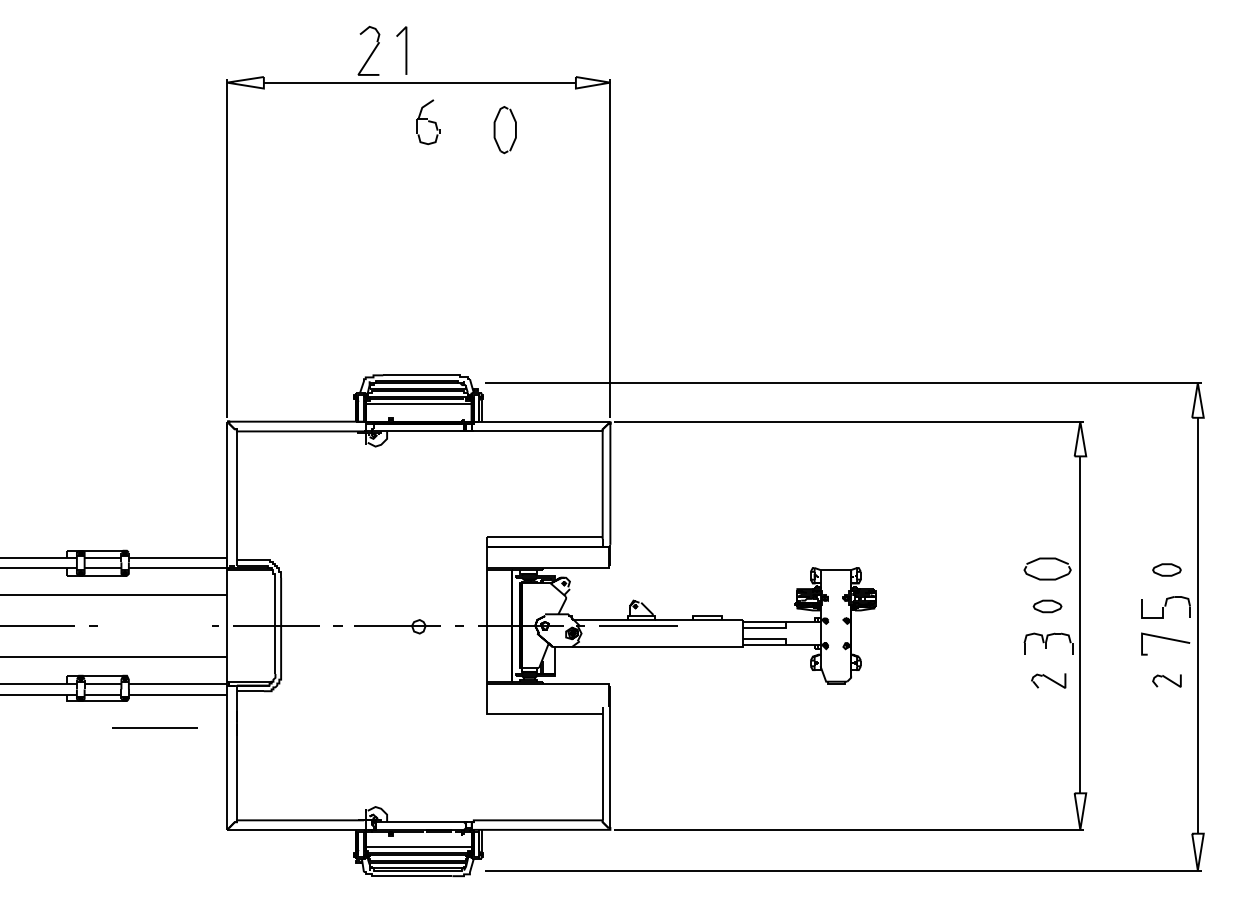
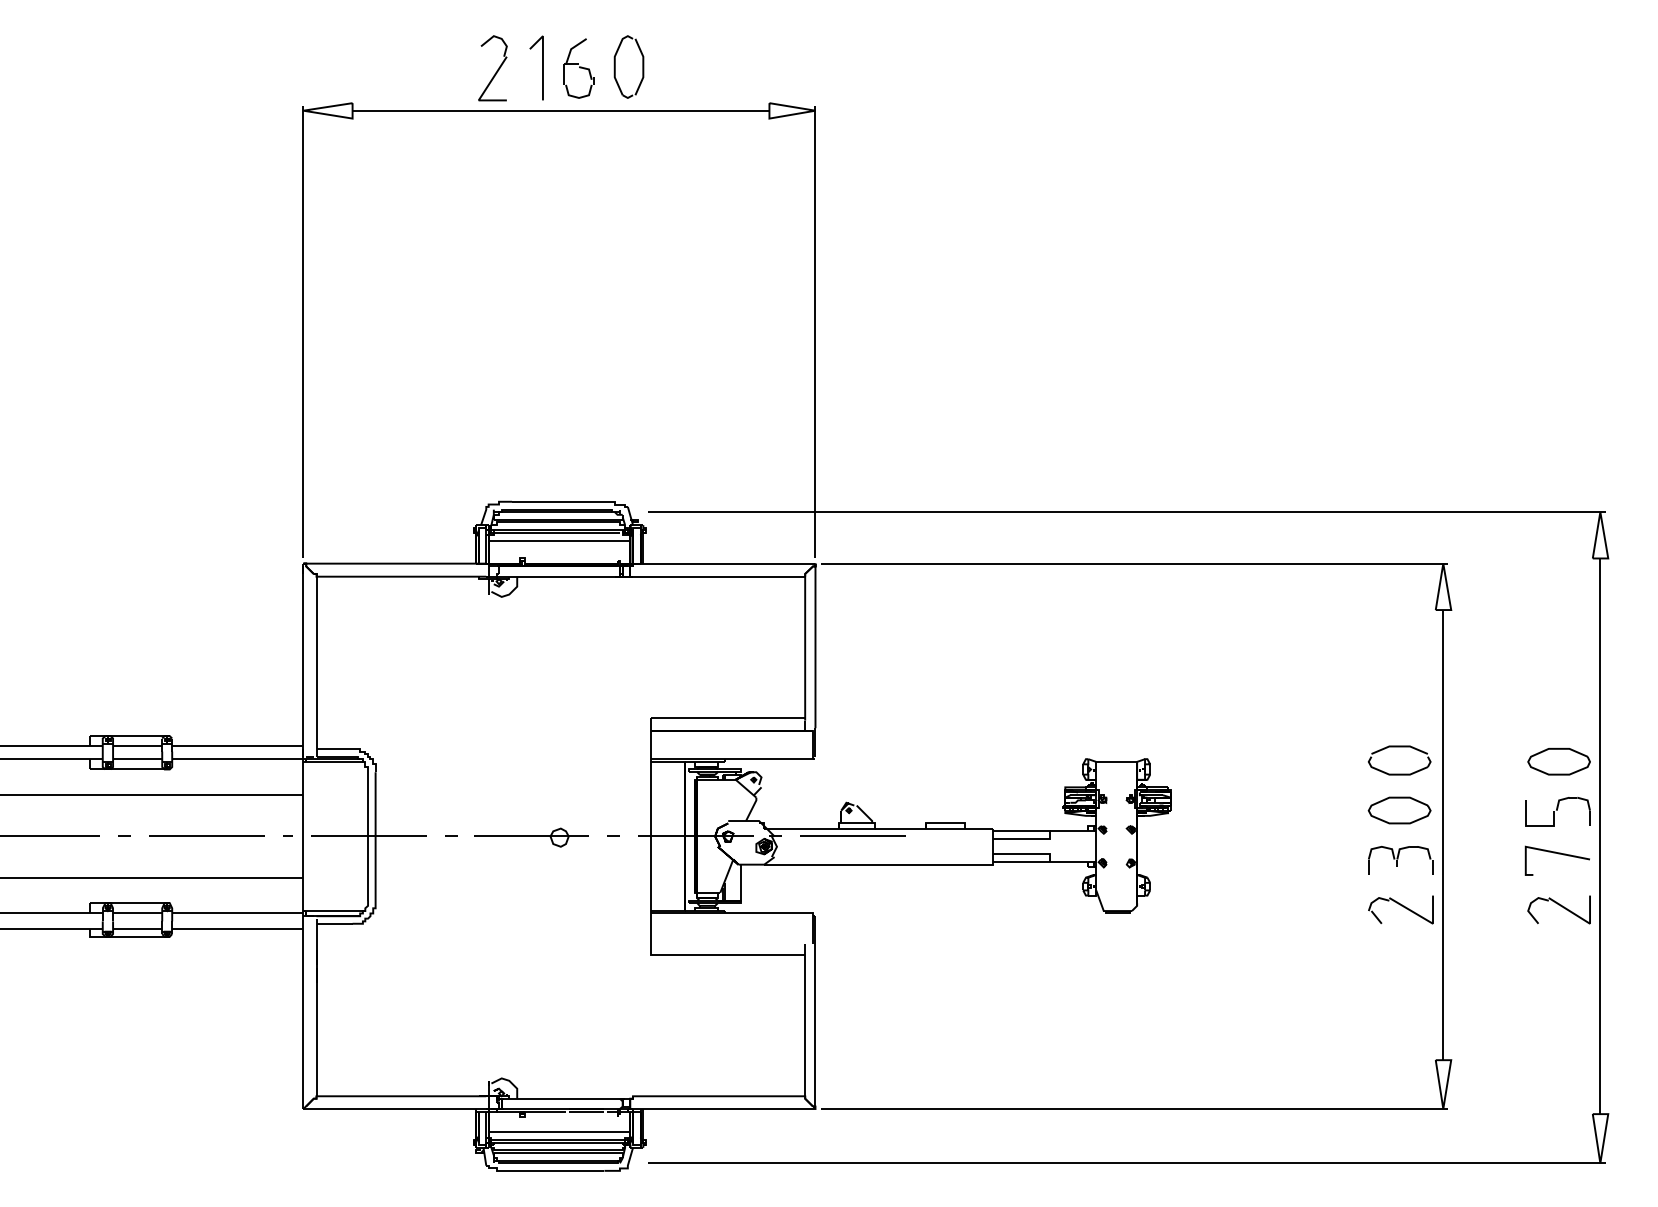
part: (427, 122) -> (578, 68), moved
part: (504, 129) -> (628, 66), moved
part: (1166, 569) -> (1558, 761), size x1.67
part: (1047, 606) -> (1399, 810), size x1.67
part: (1048, 680) -> (1400, 909), size x1.43
part: (1166, 680) -> (1558, 909), size x1.67
line: (154, 726) -> (206, 835), moved

